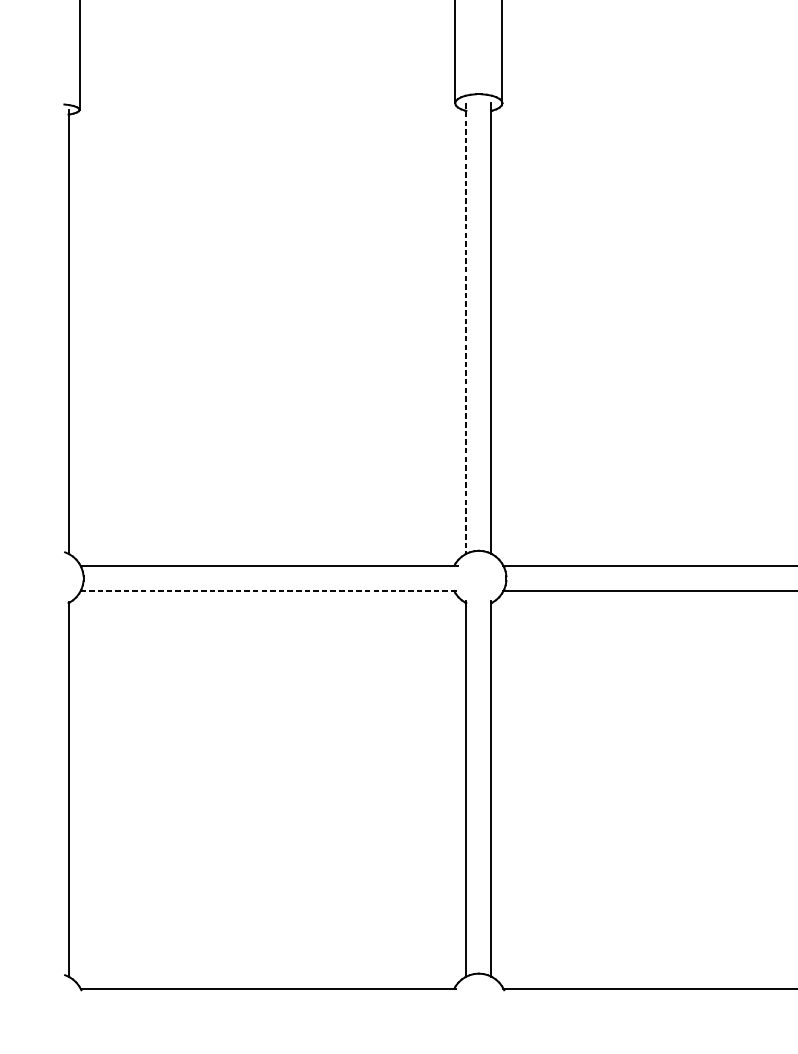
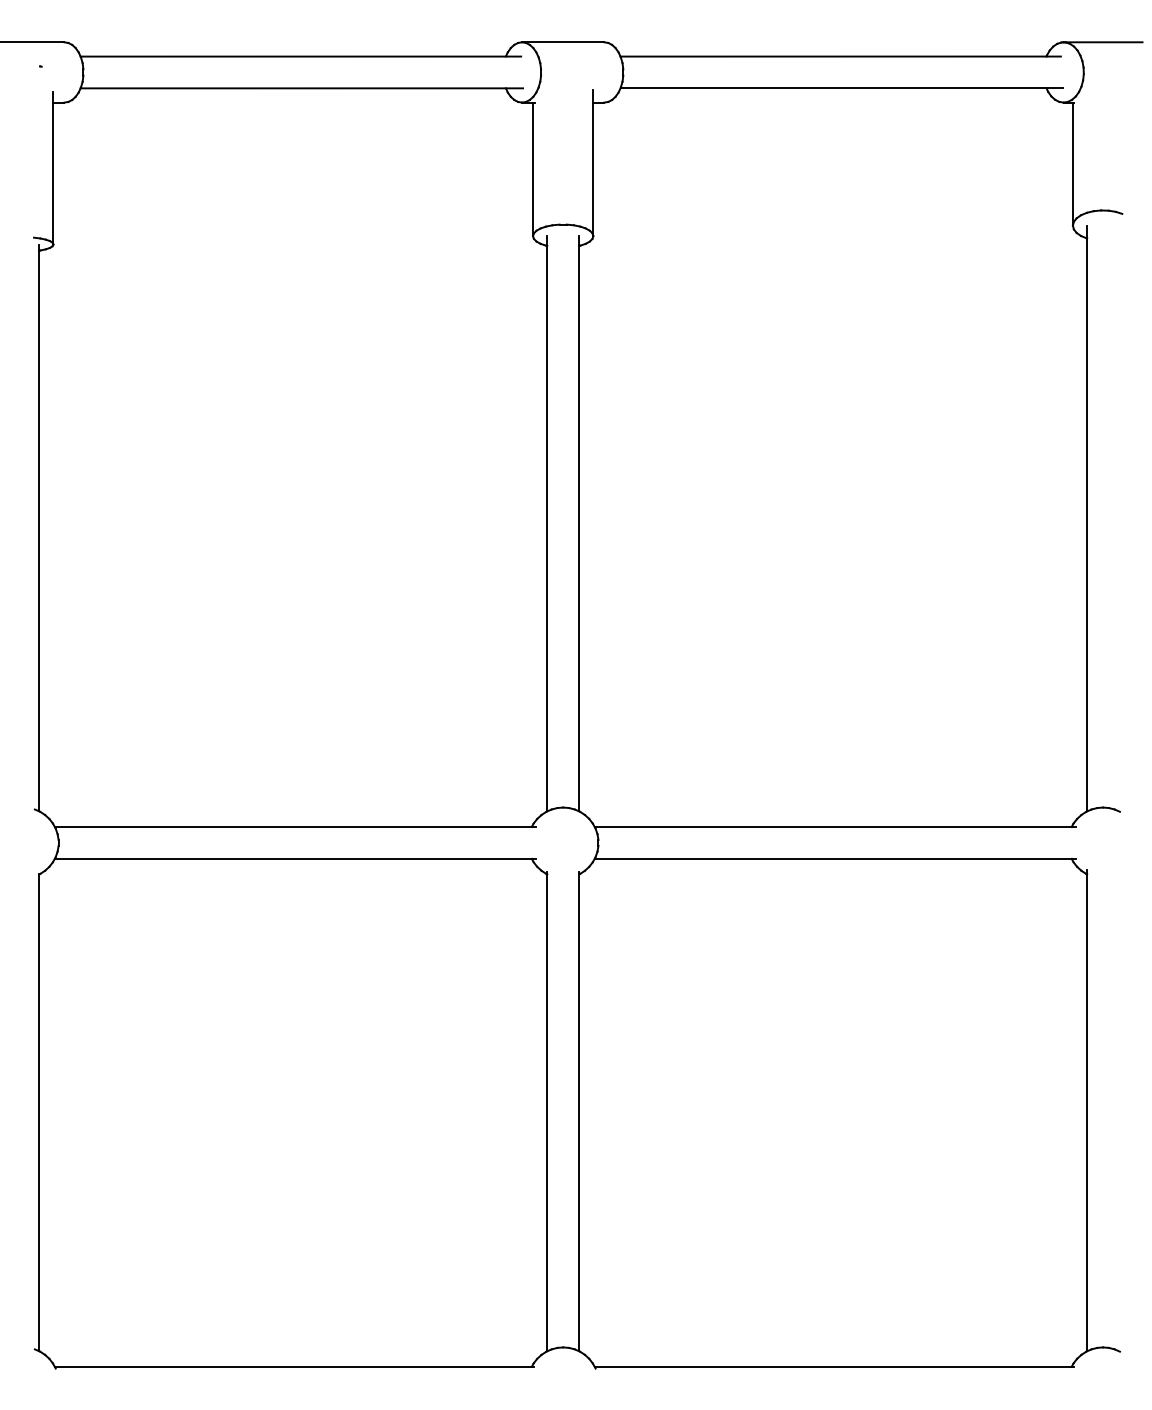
line: (466, 328) -> (547, 523), dashed -> solid
line: (269, 590) -> (295, 858), dashed -> solid

